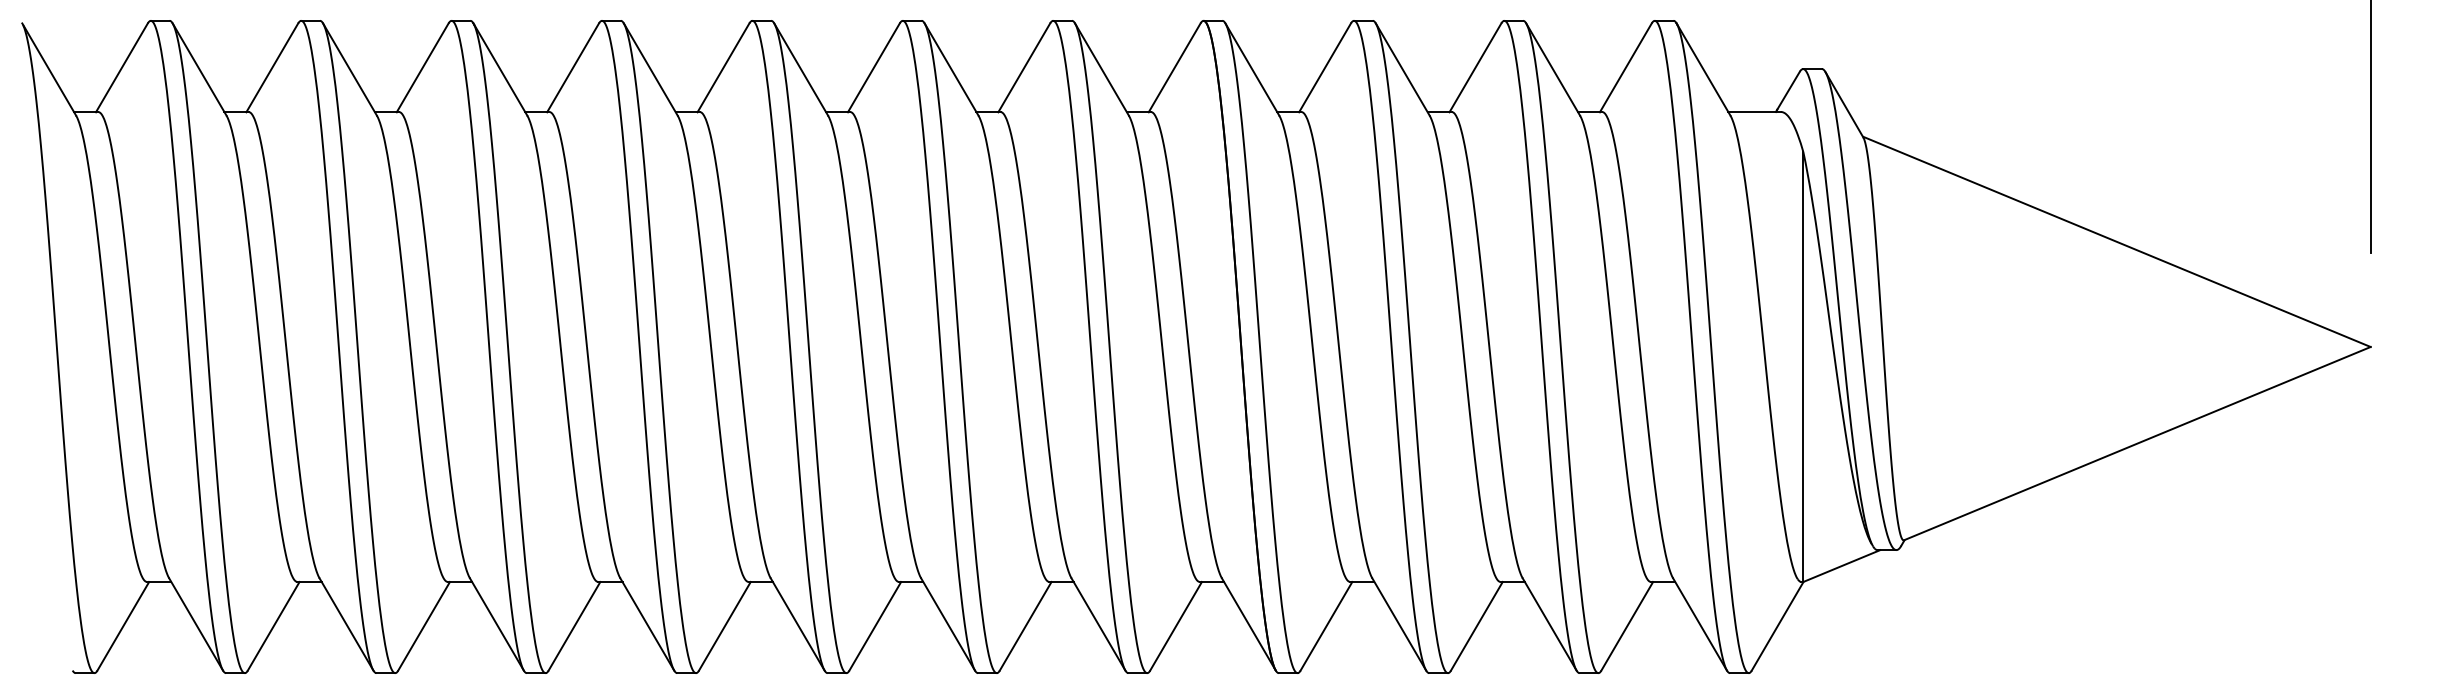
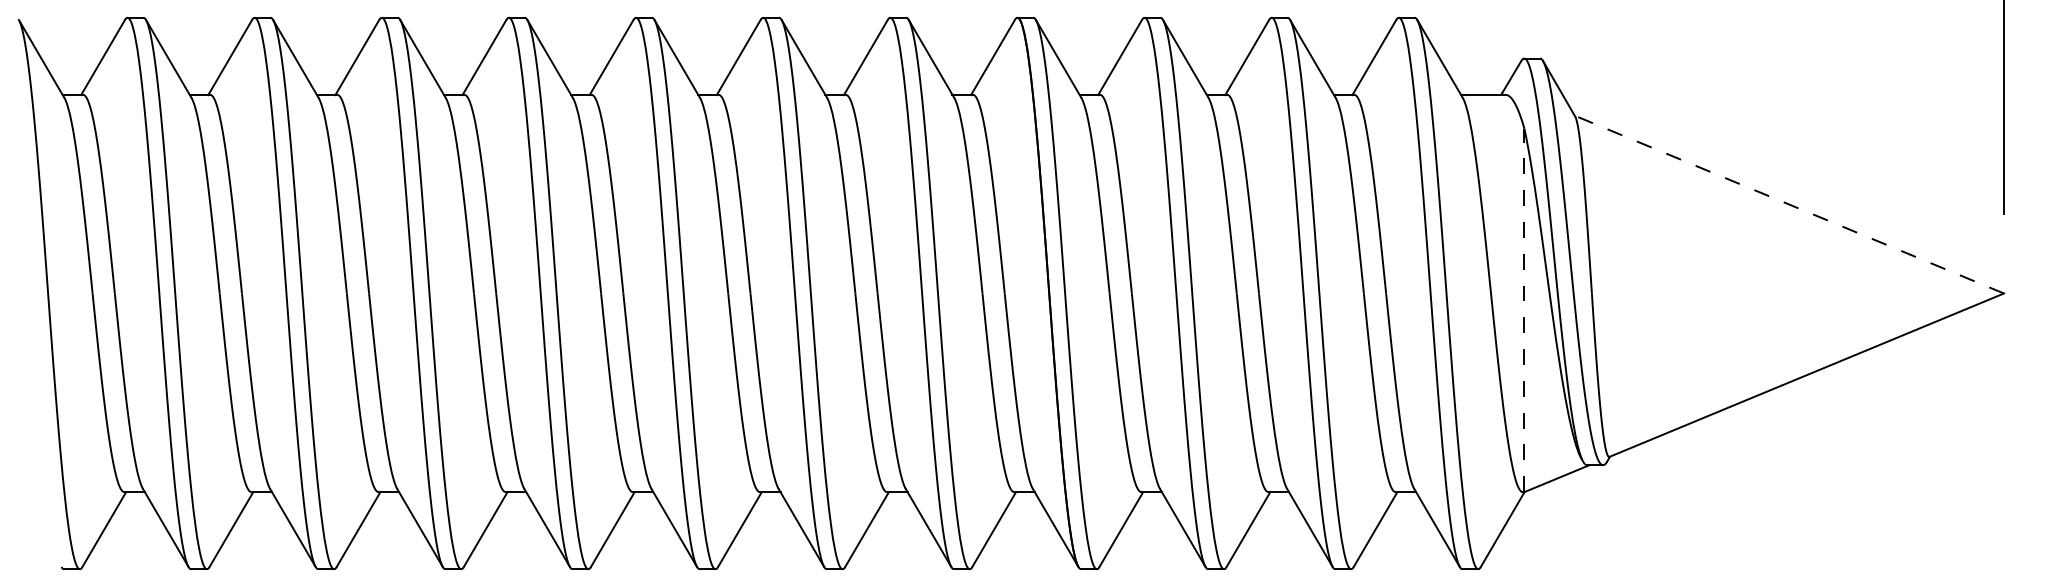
line: (2116, 241) -> (1789, 204), solid -> dashed
line: (1803, 367) -> (1524, 310), solid -> dashed

